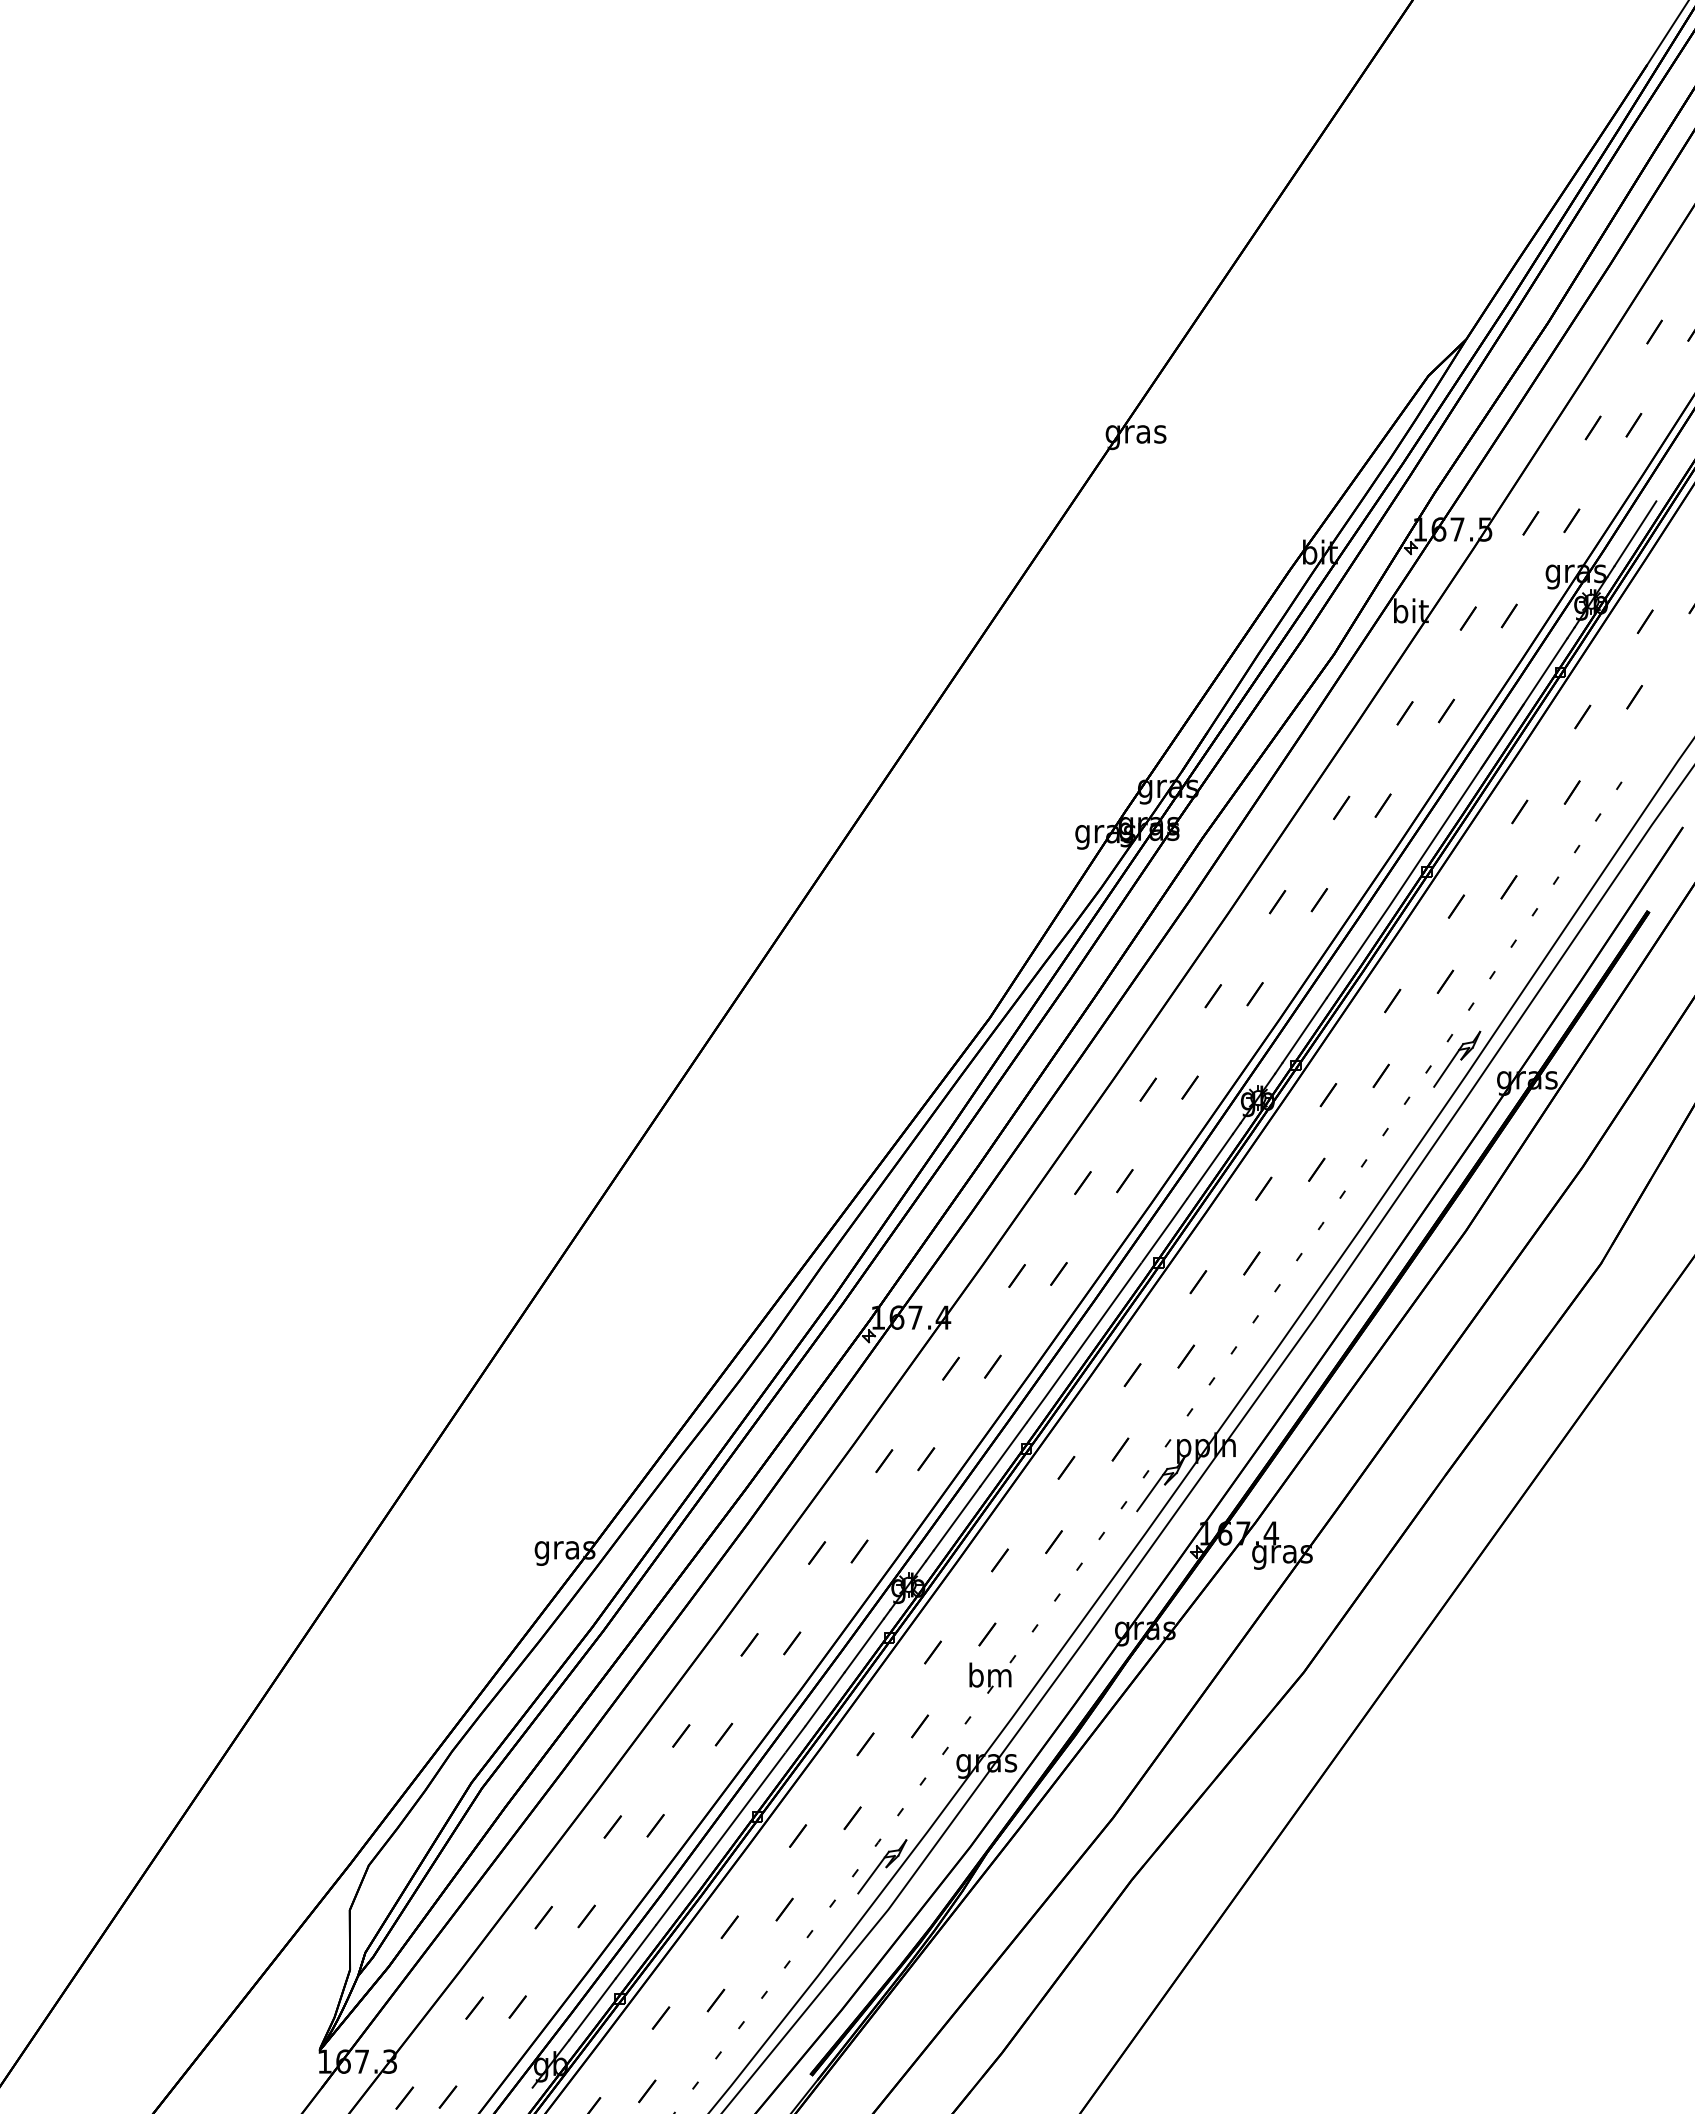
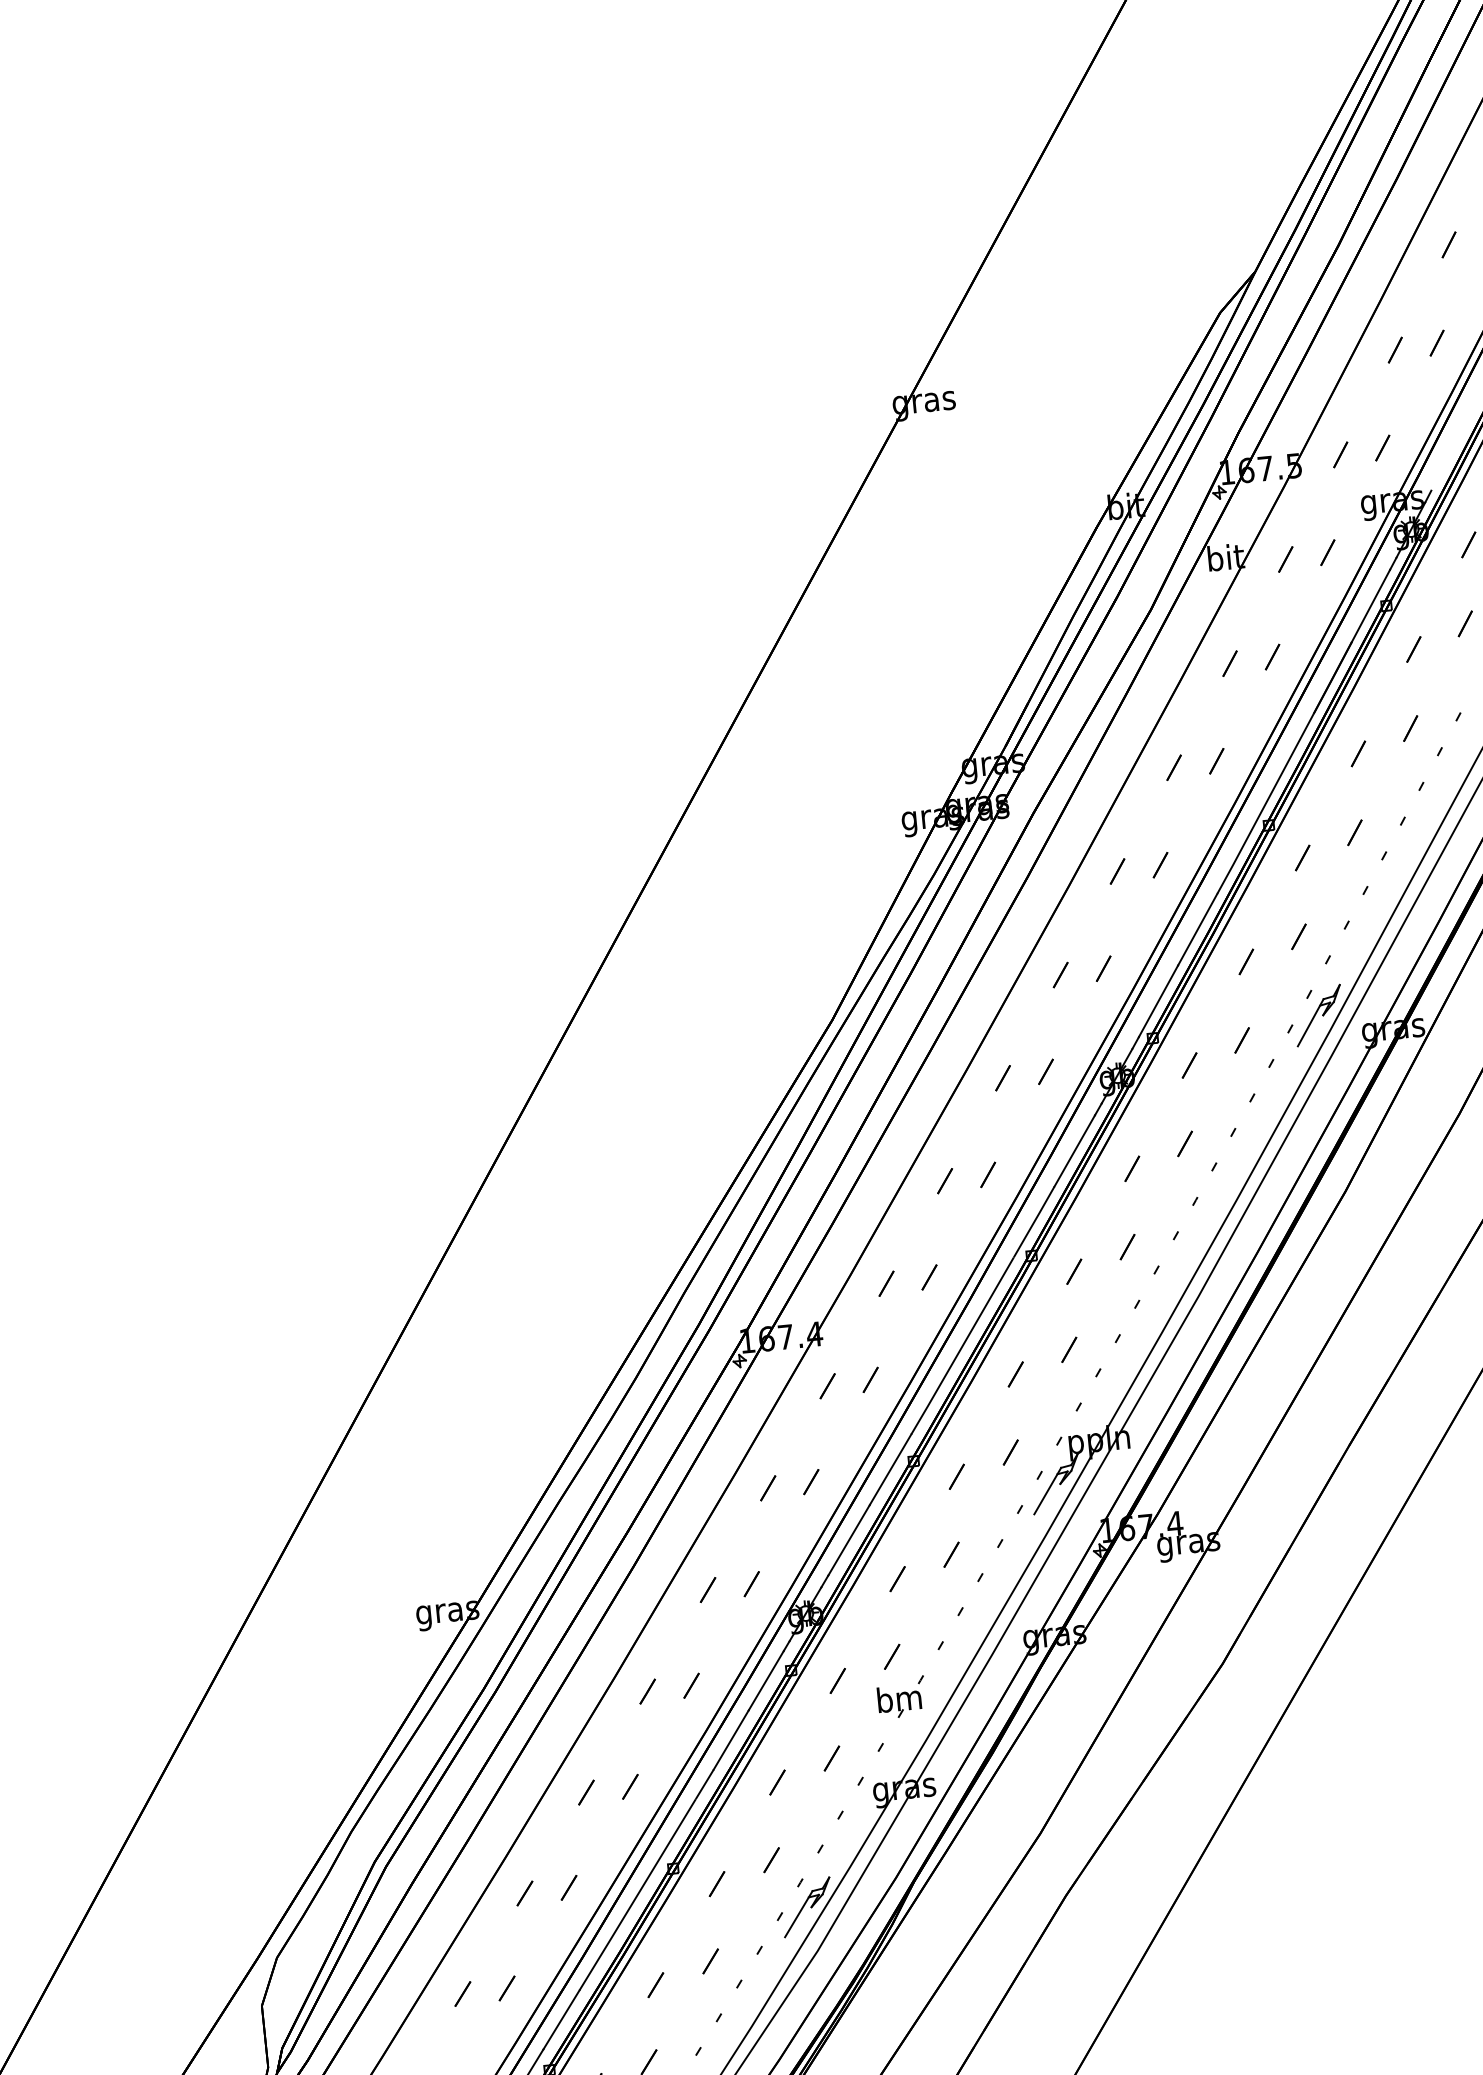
line: (1635, 533) -> (1449, 454), removed

